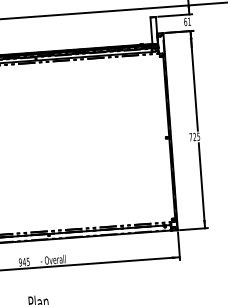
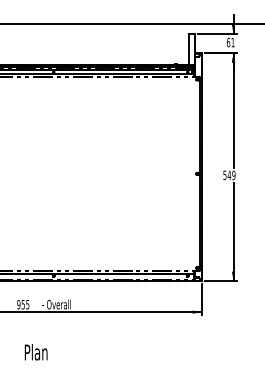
text: (194, 137) -> (229, 175), 725 -> 549
text: (24, 261) -> (23, 304), 945 -> 955

